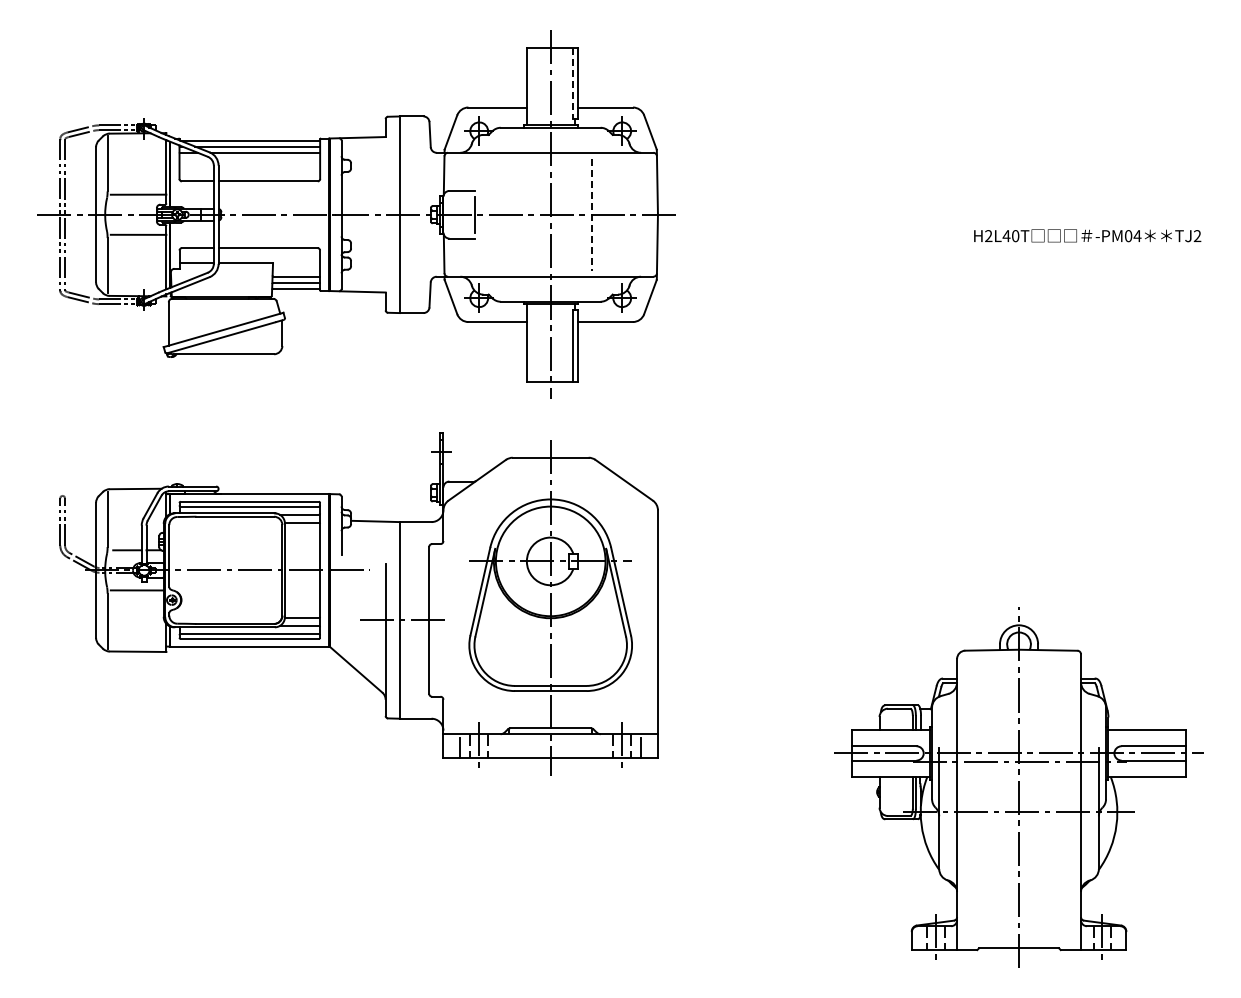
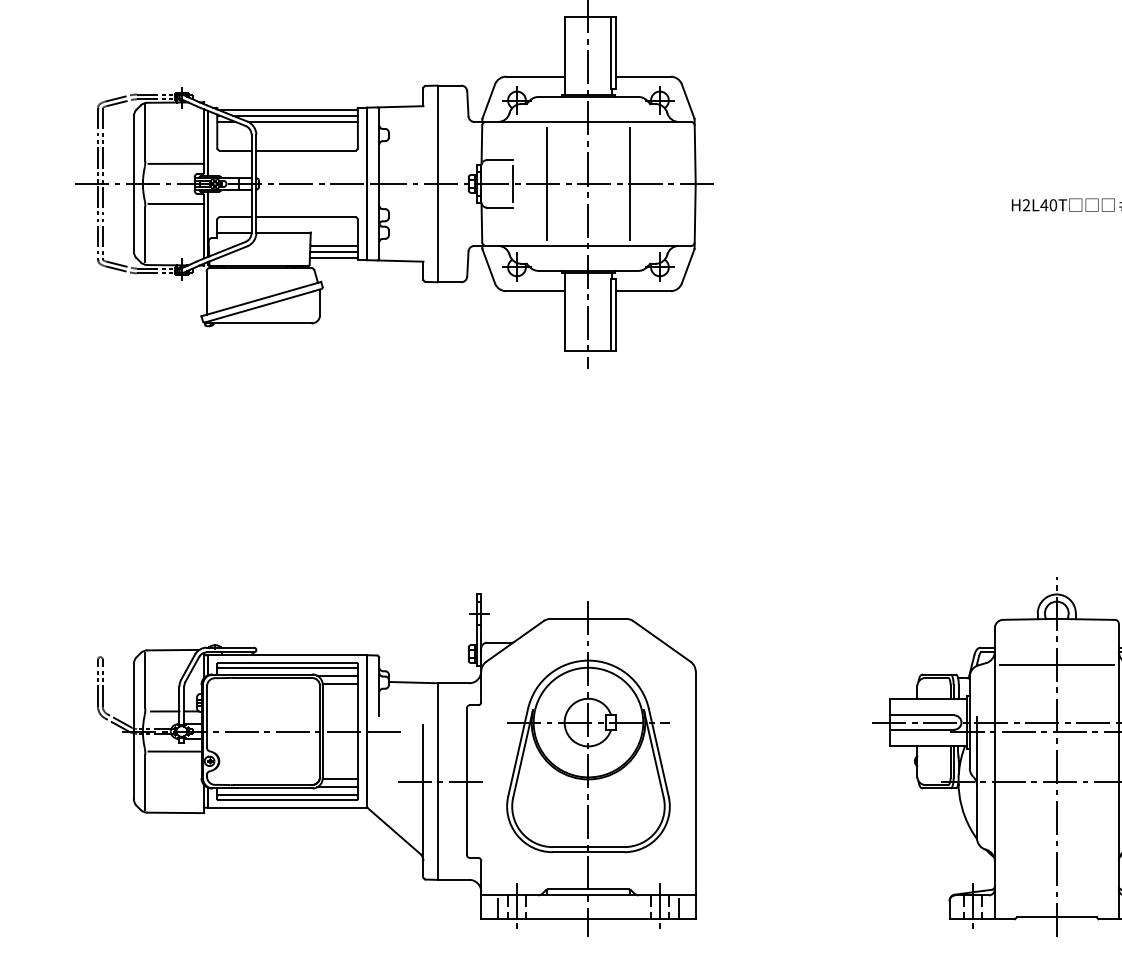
line: (573, 83) -> (611, 52), dashed -> solid
line: (509, 214) -> (547, 183), added
line: (592, 215) -> (630, 184), dashed -> solid
part: (358, 603) -> (396, 764), moved
line: (1019, 696) -> (1057, 665), added

